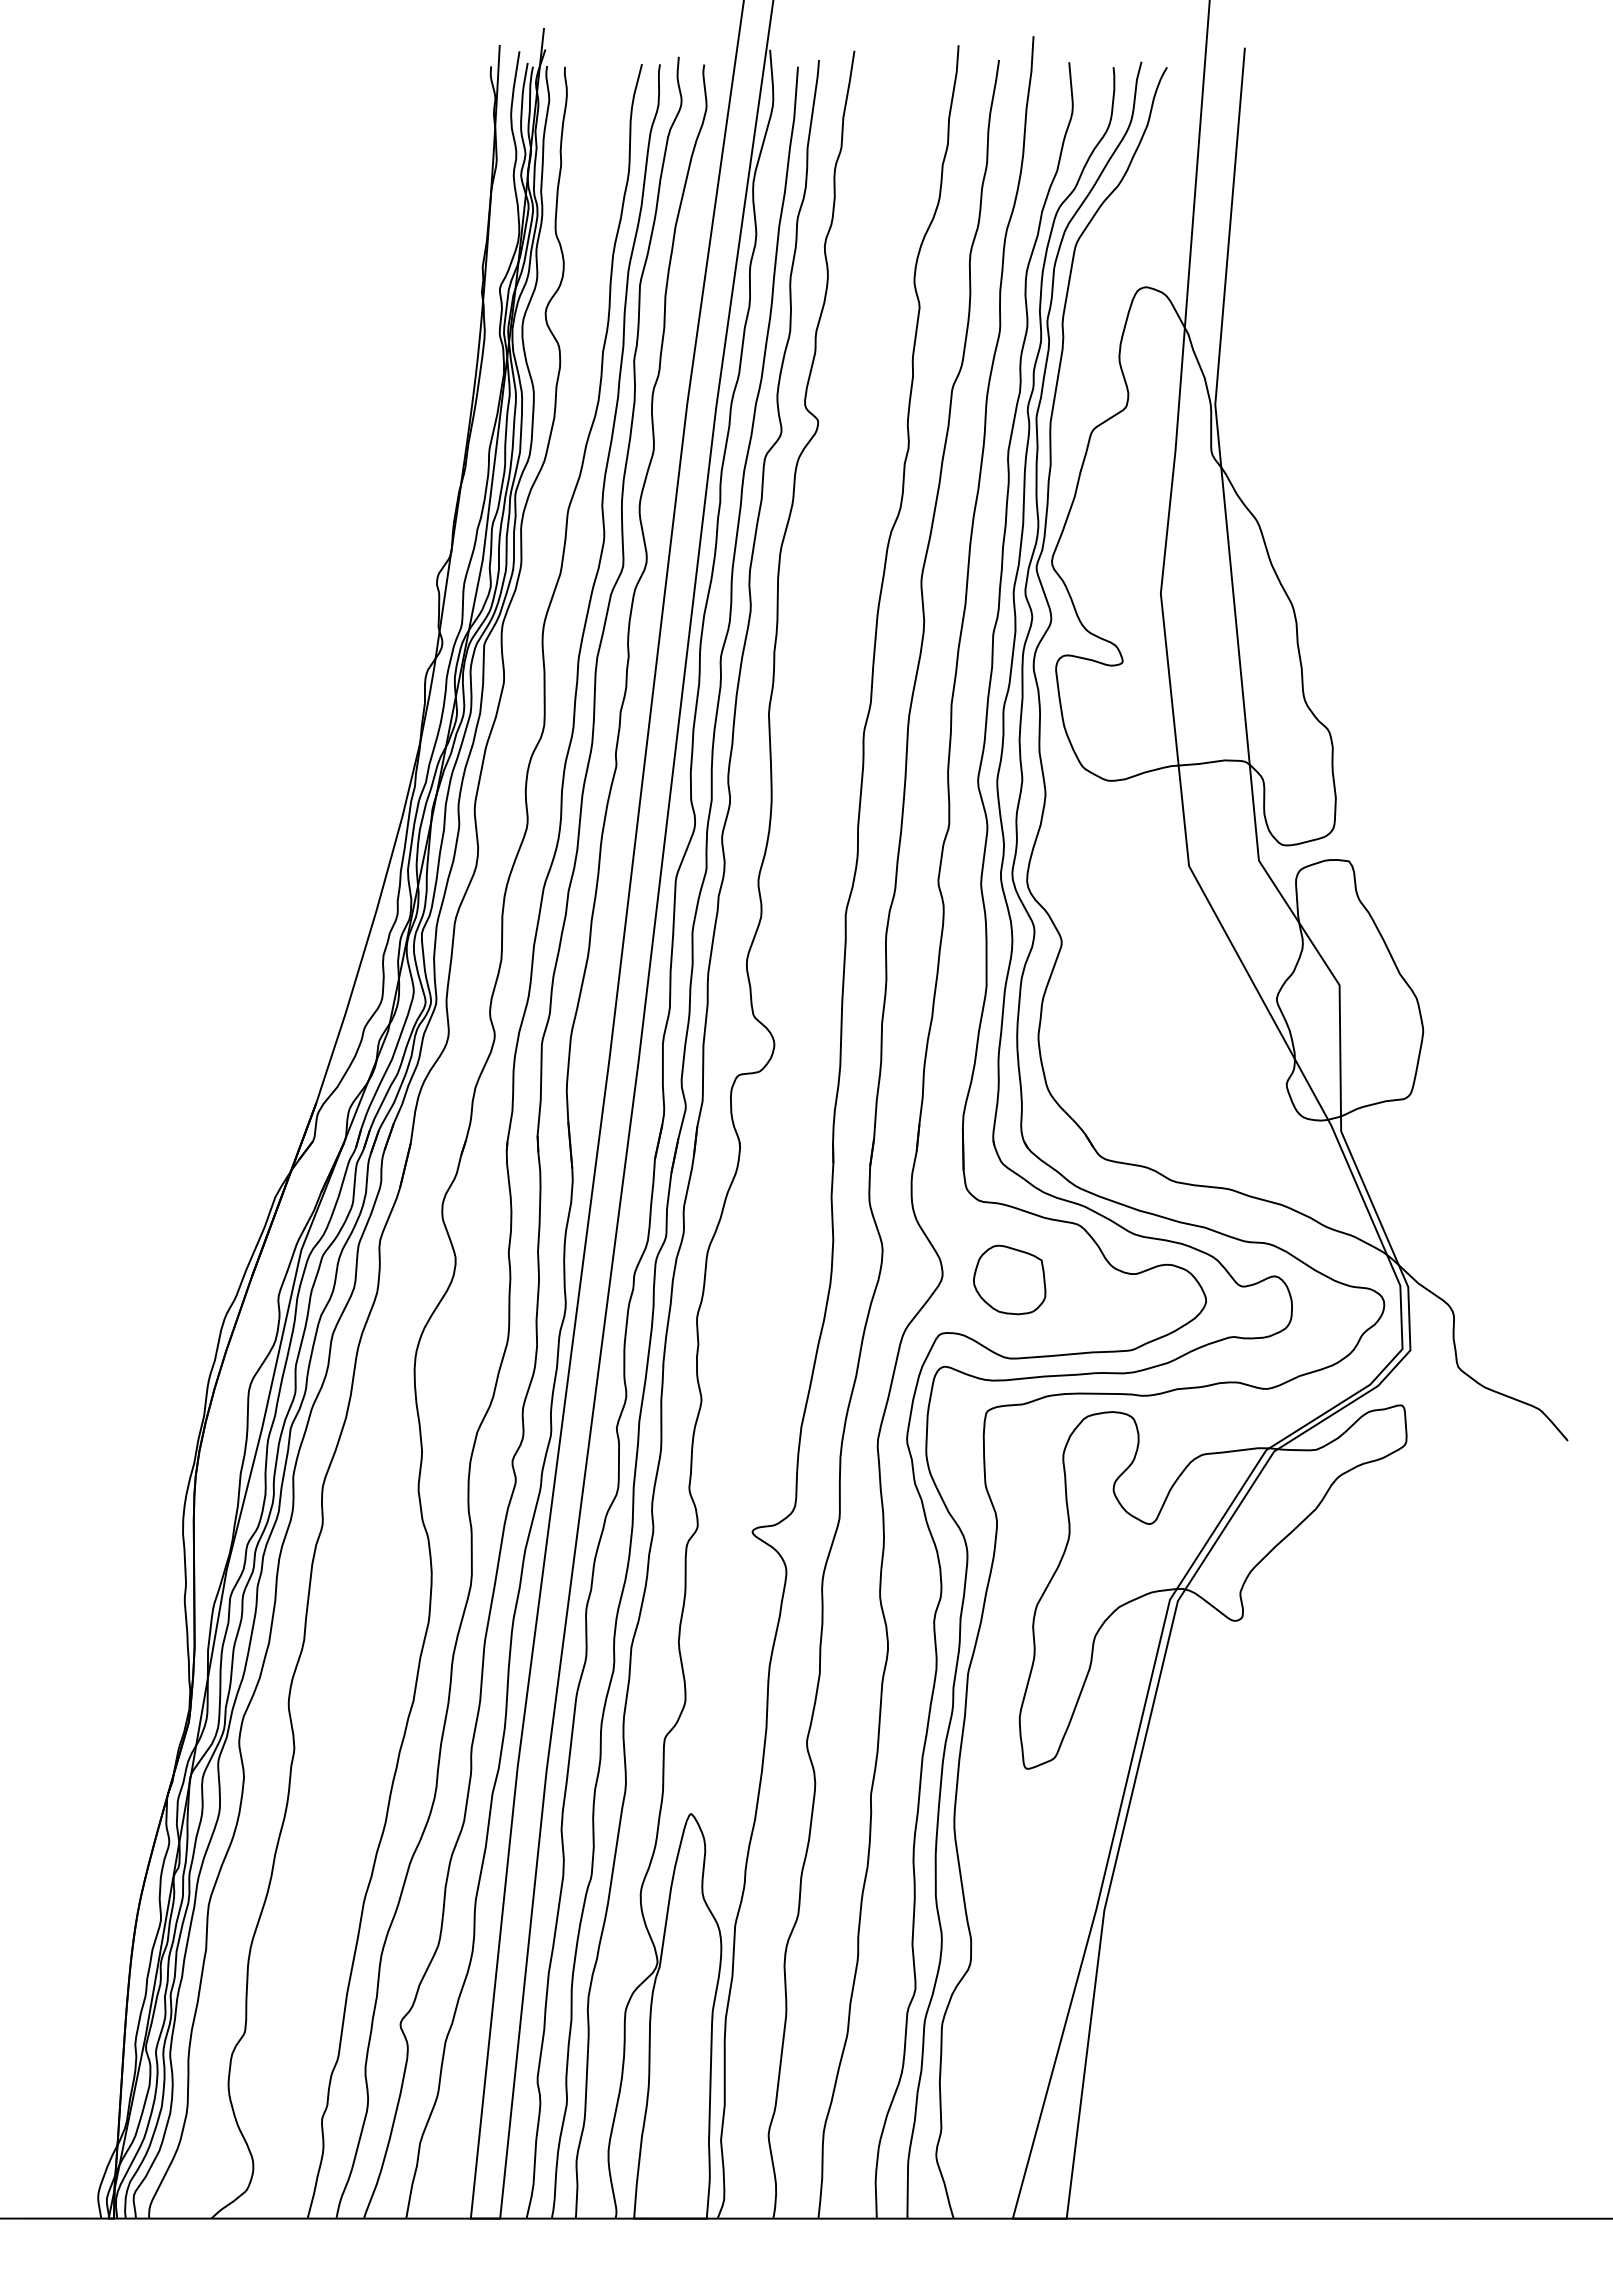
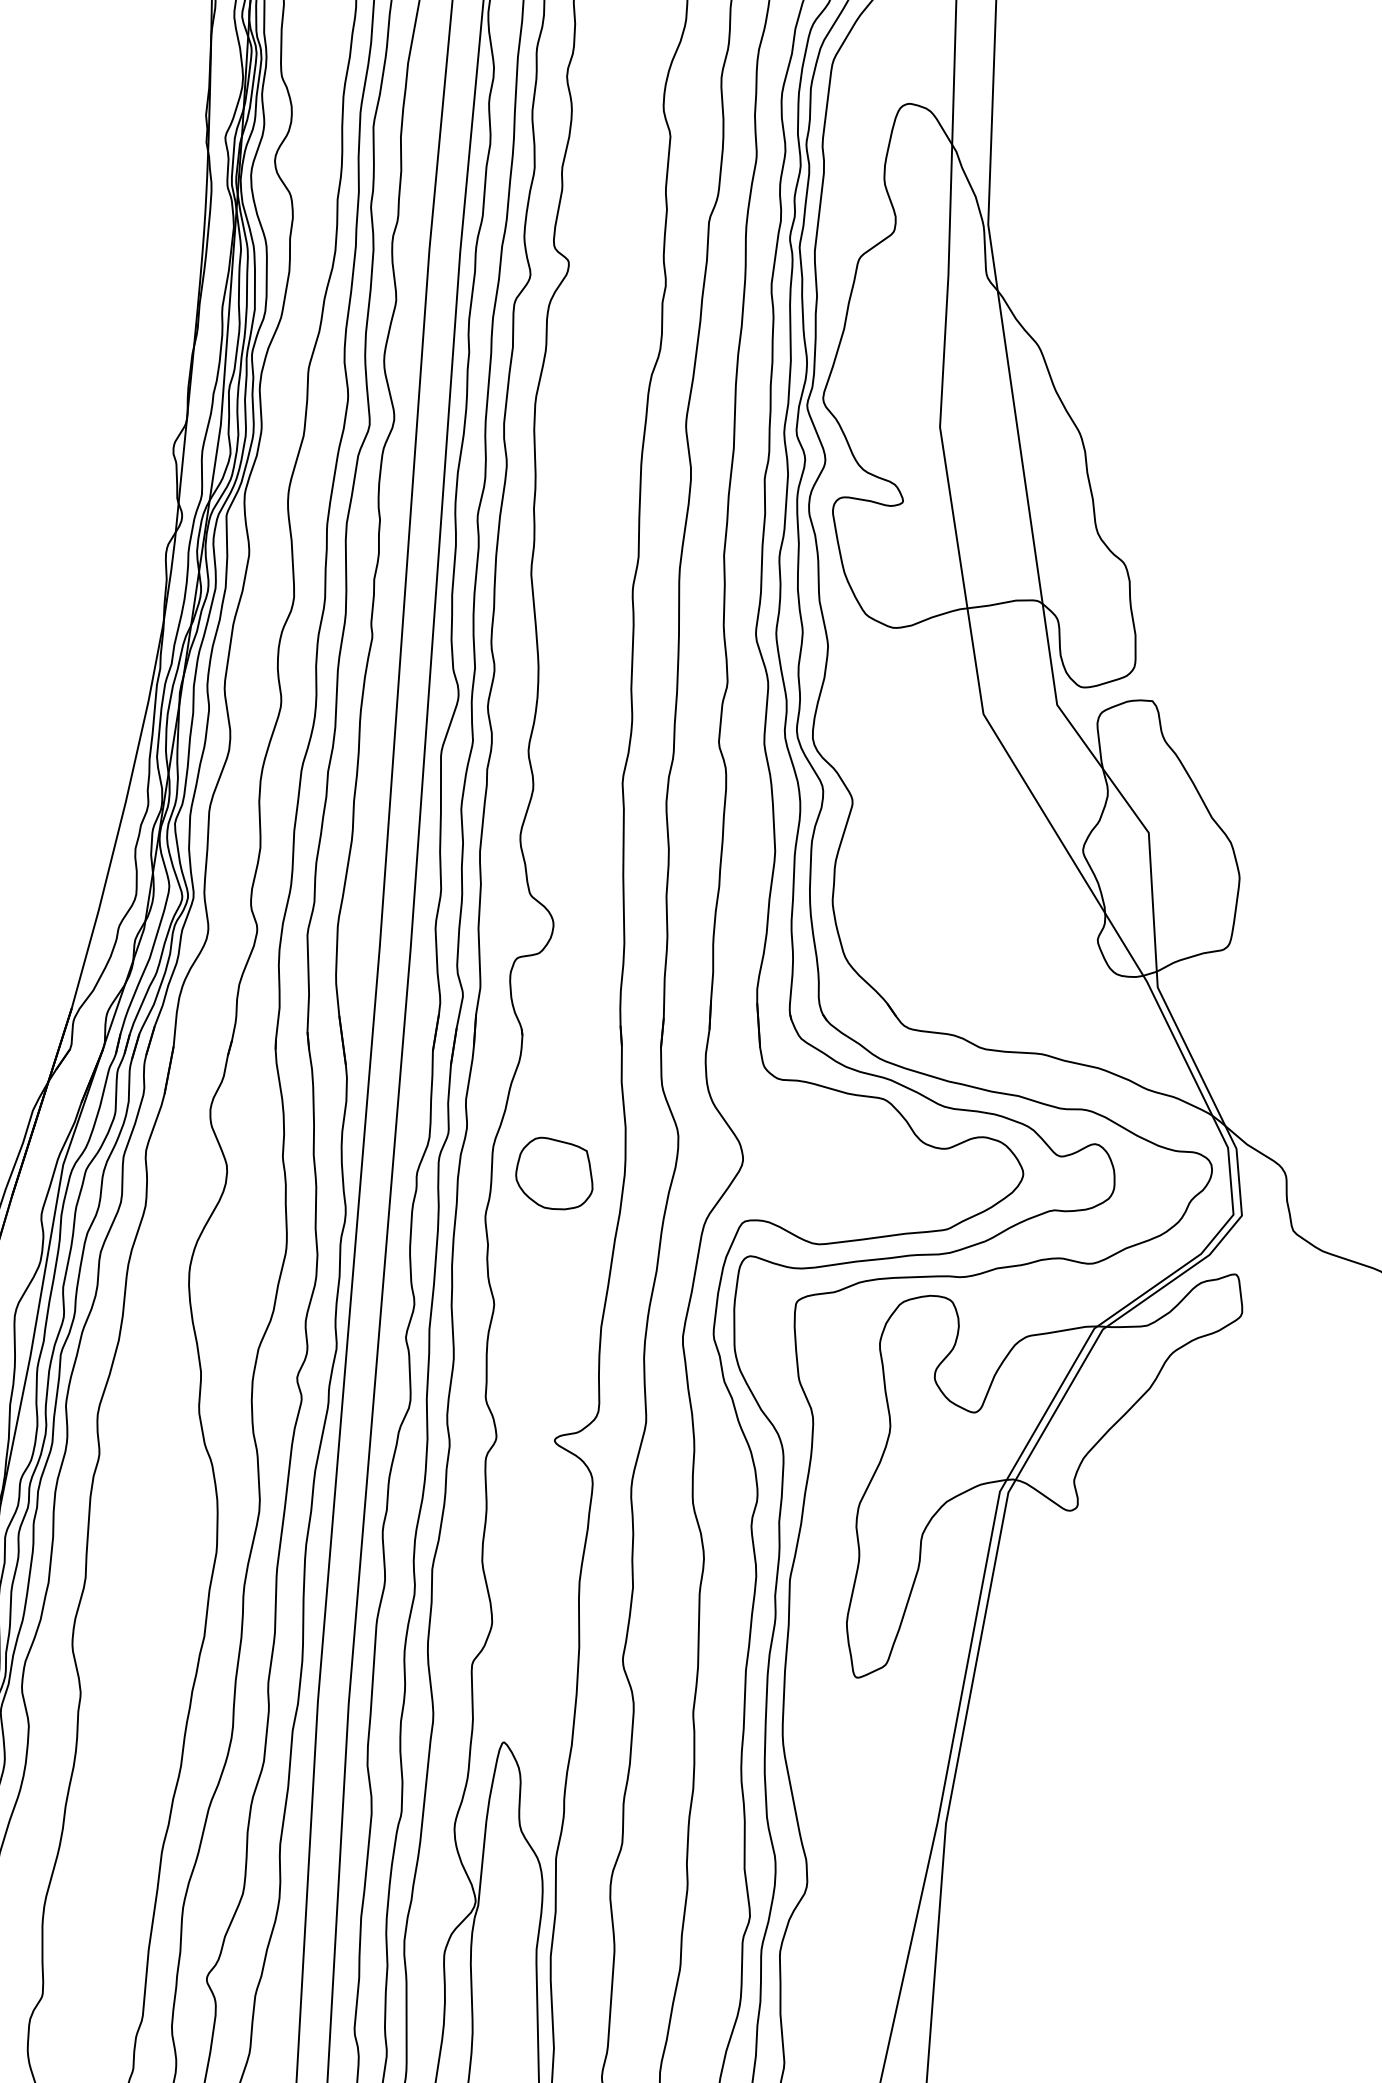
part: (1009, 1279) -> (553, 1172), moved

